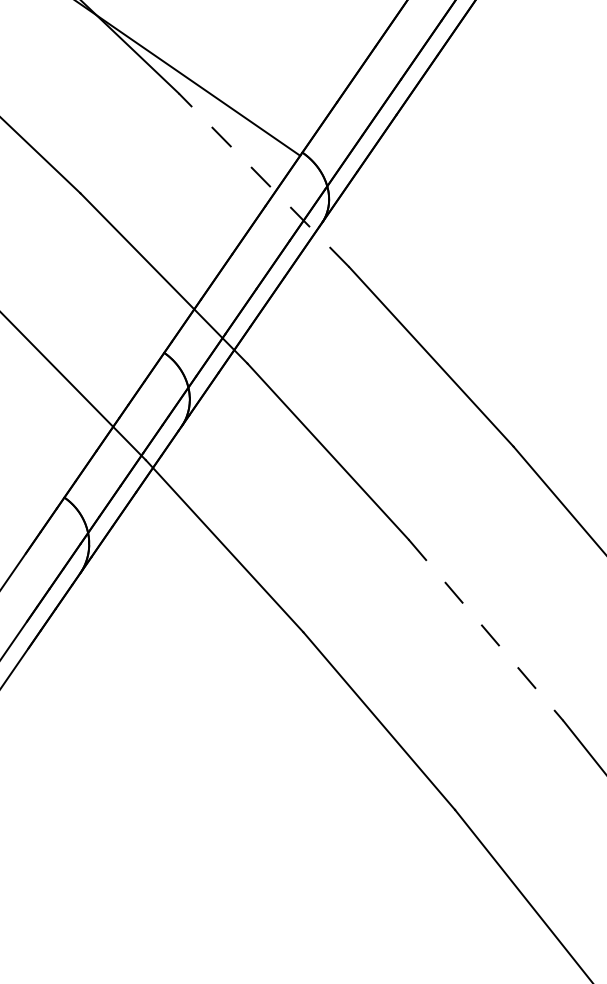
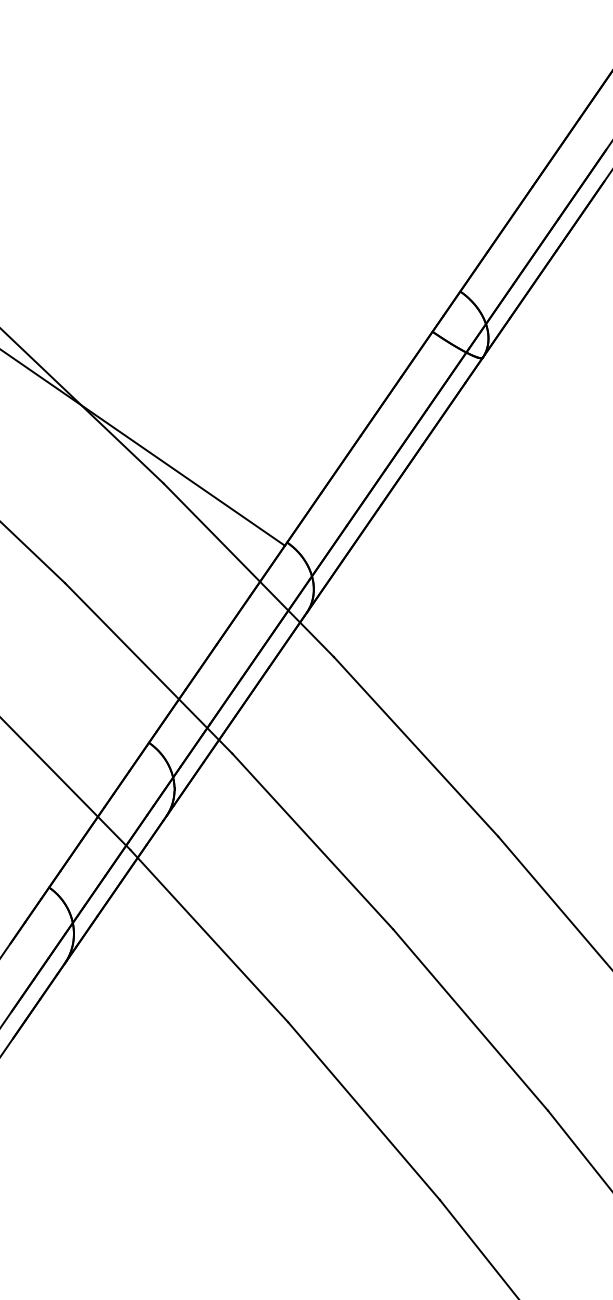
line: (263, 180) -> (248, 570), dashed -> solid
line: (486, 630) -> (471, 1020), dashed -> solid

